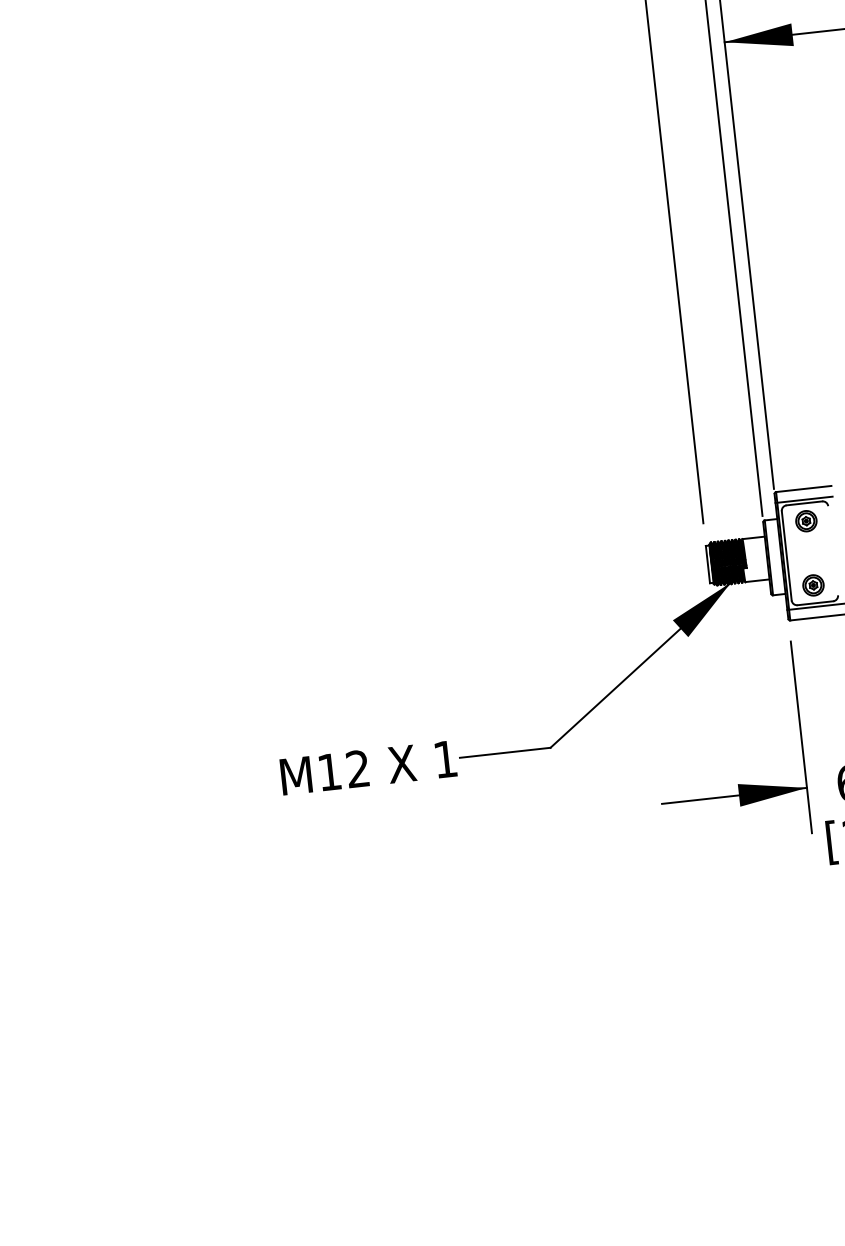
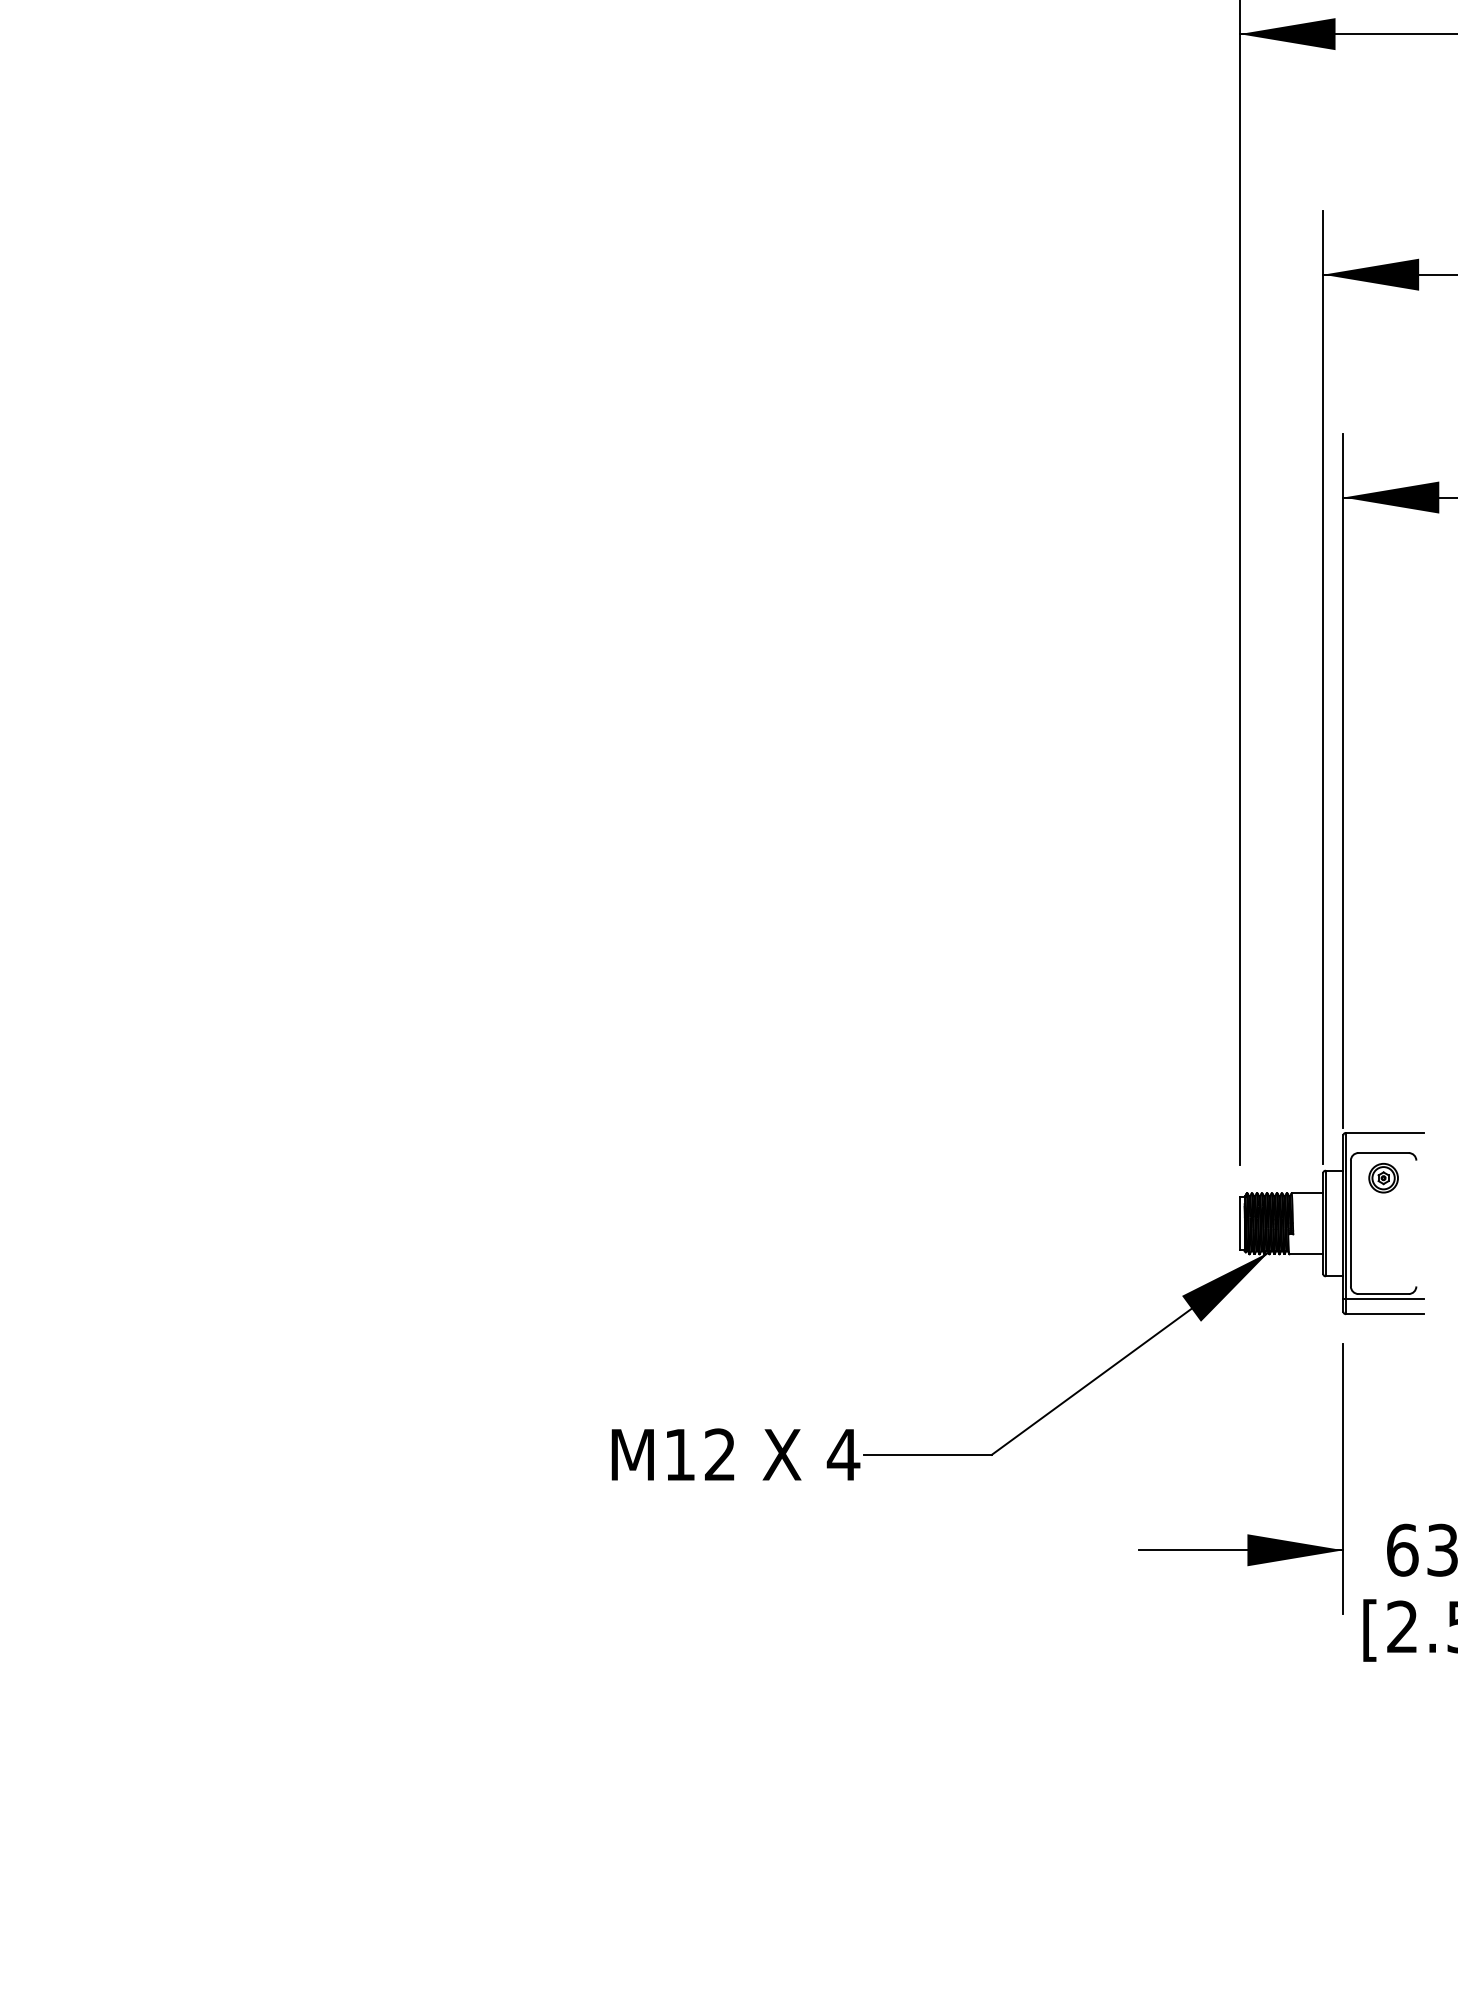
line: (803, 500) -> (1383, 1148), removed
part: (813, 585) -> (1383, 1268), removed
text: (445, 759) -> (843, 1454), 1 -> 4

